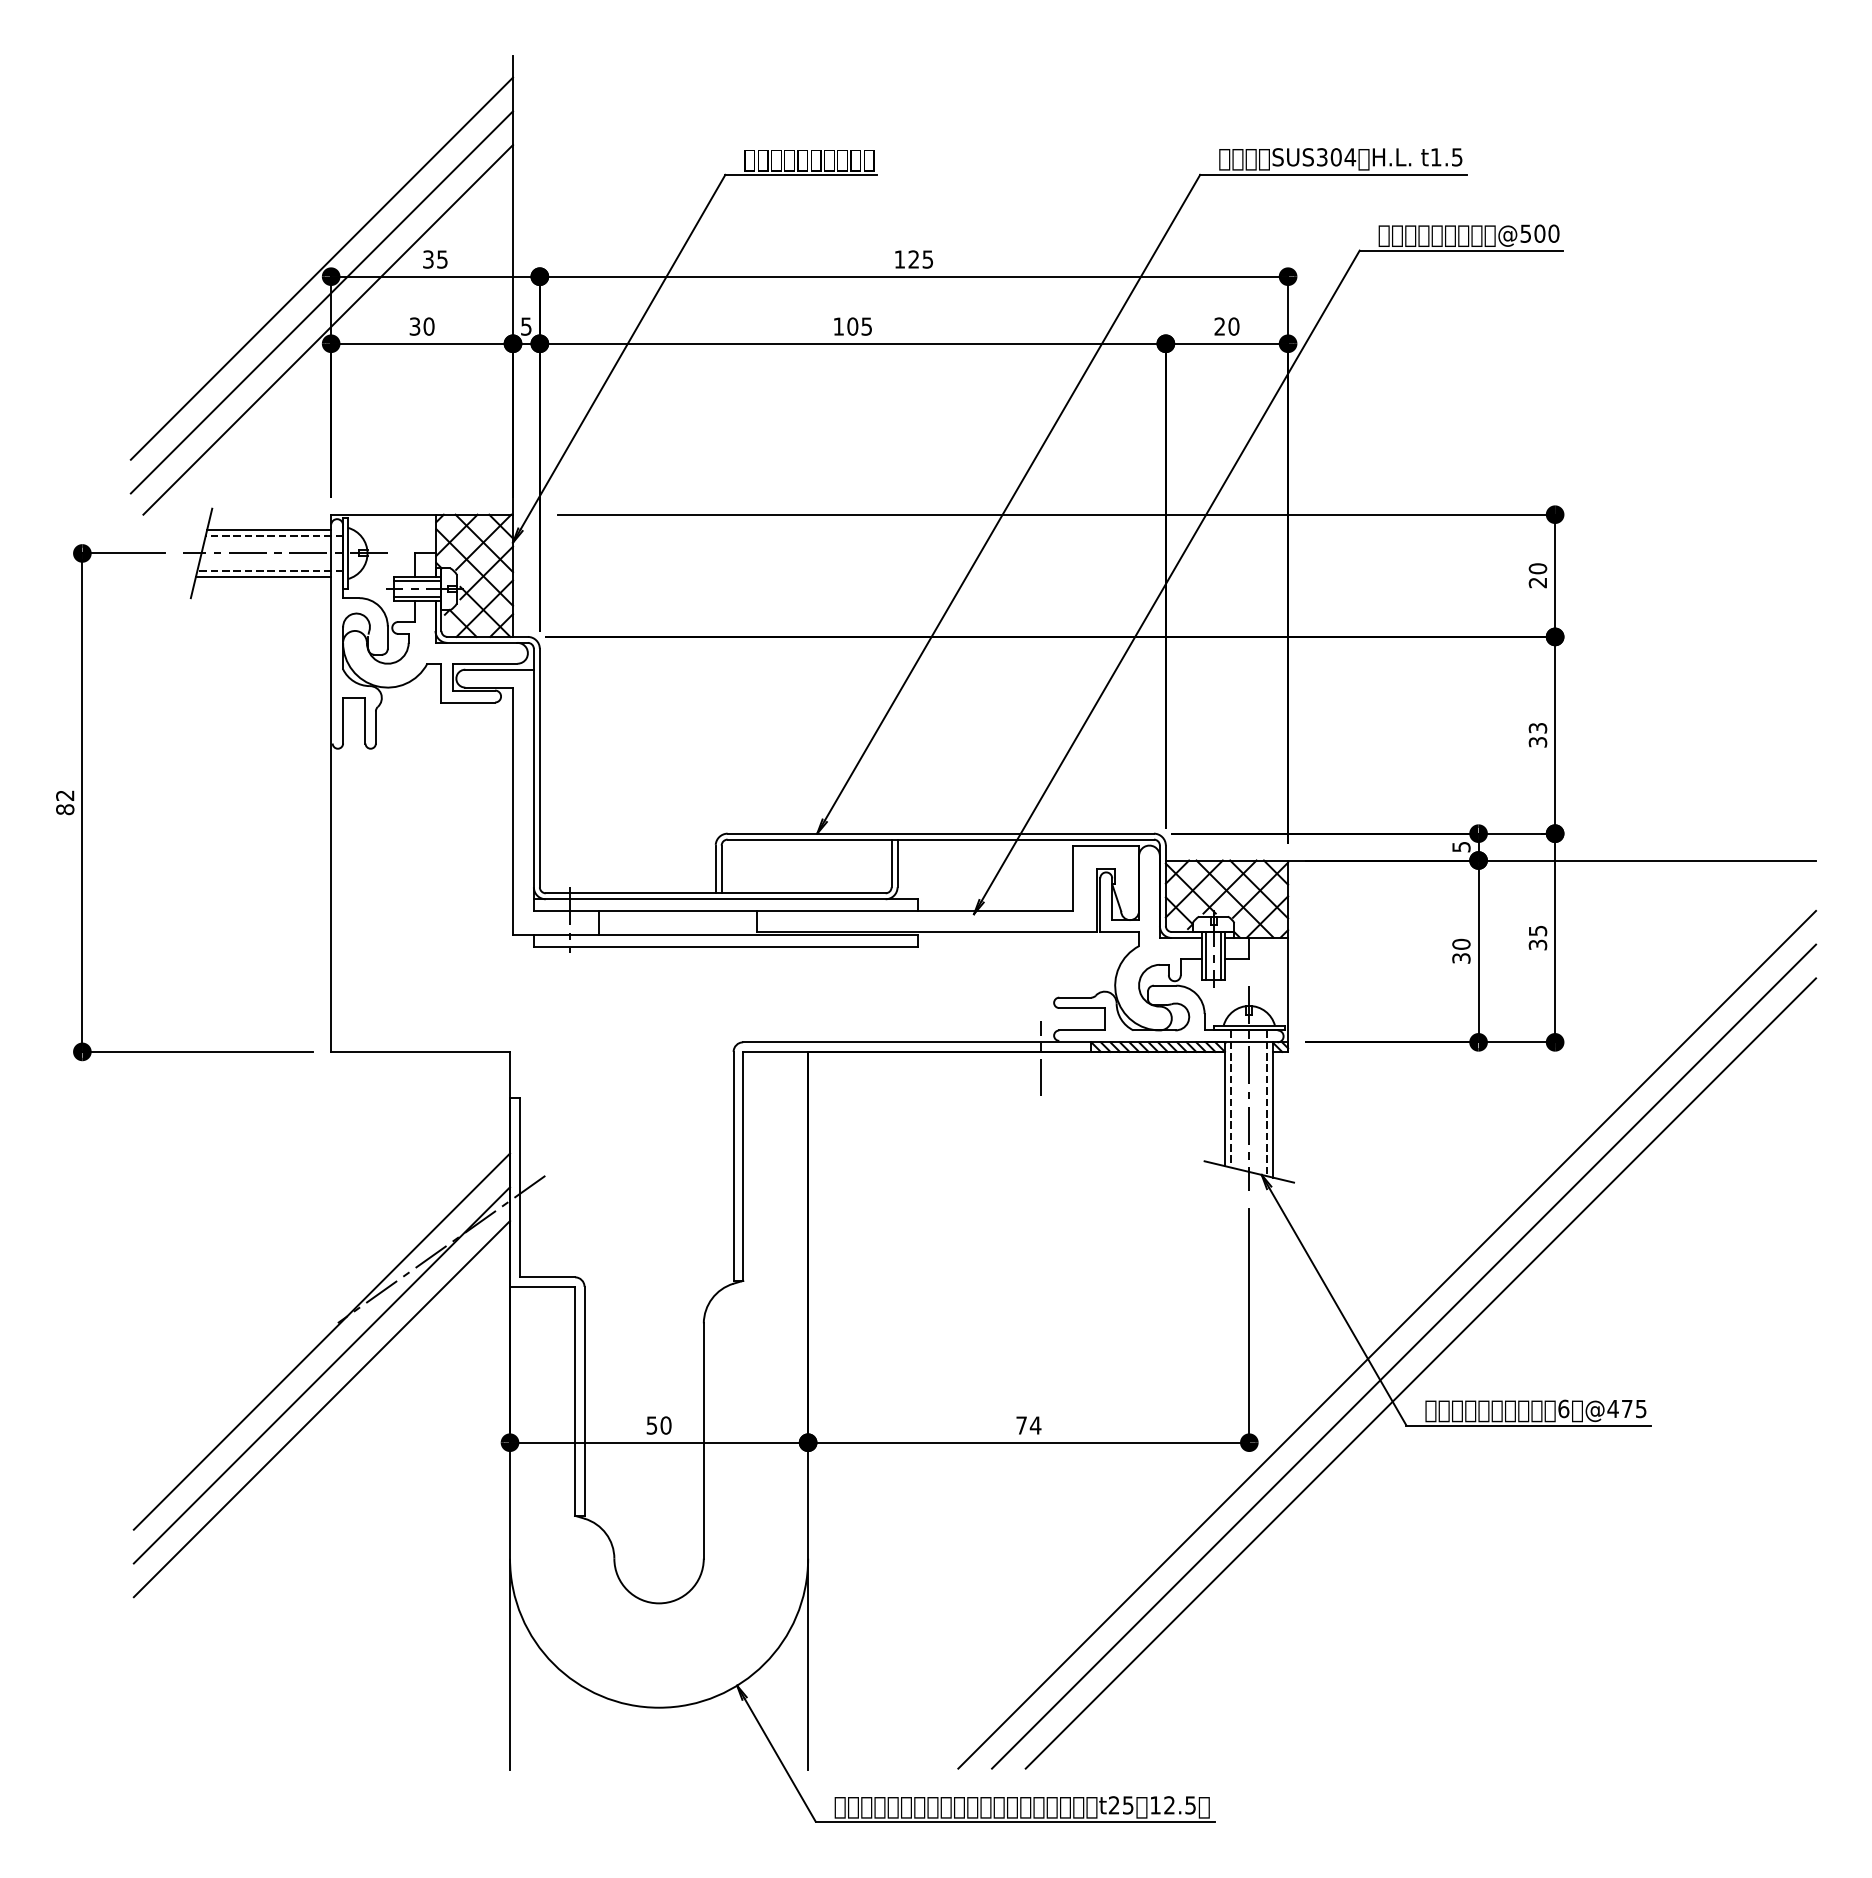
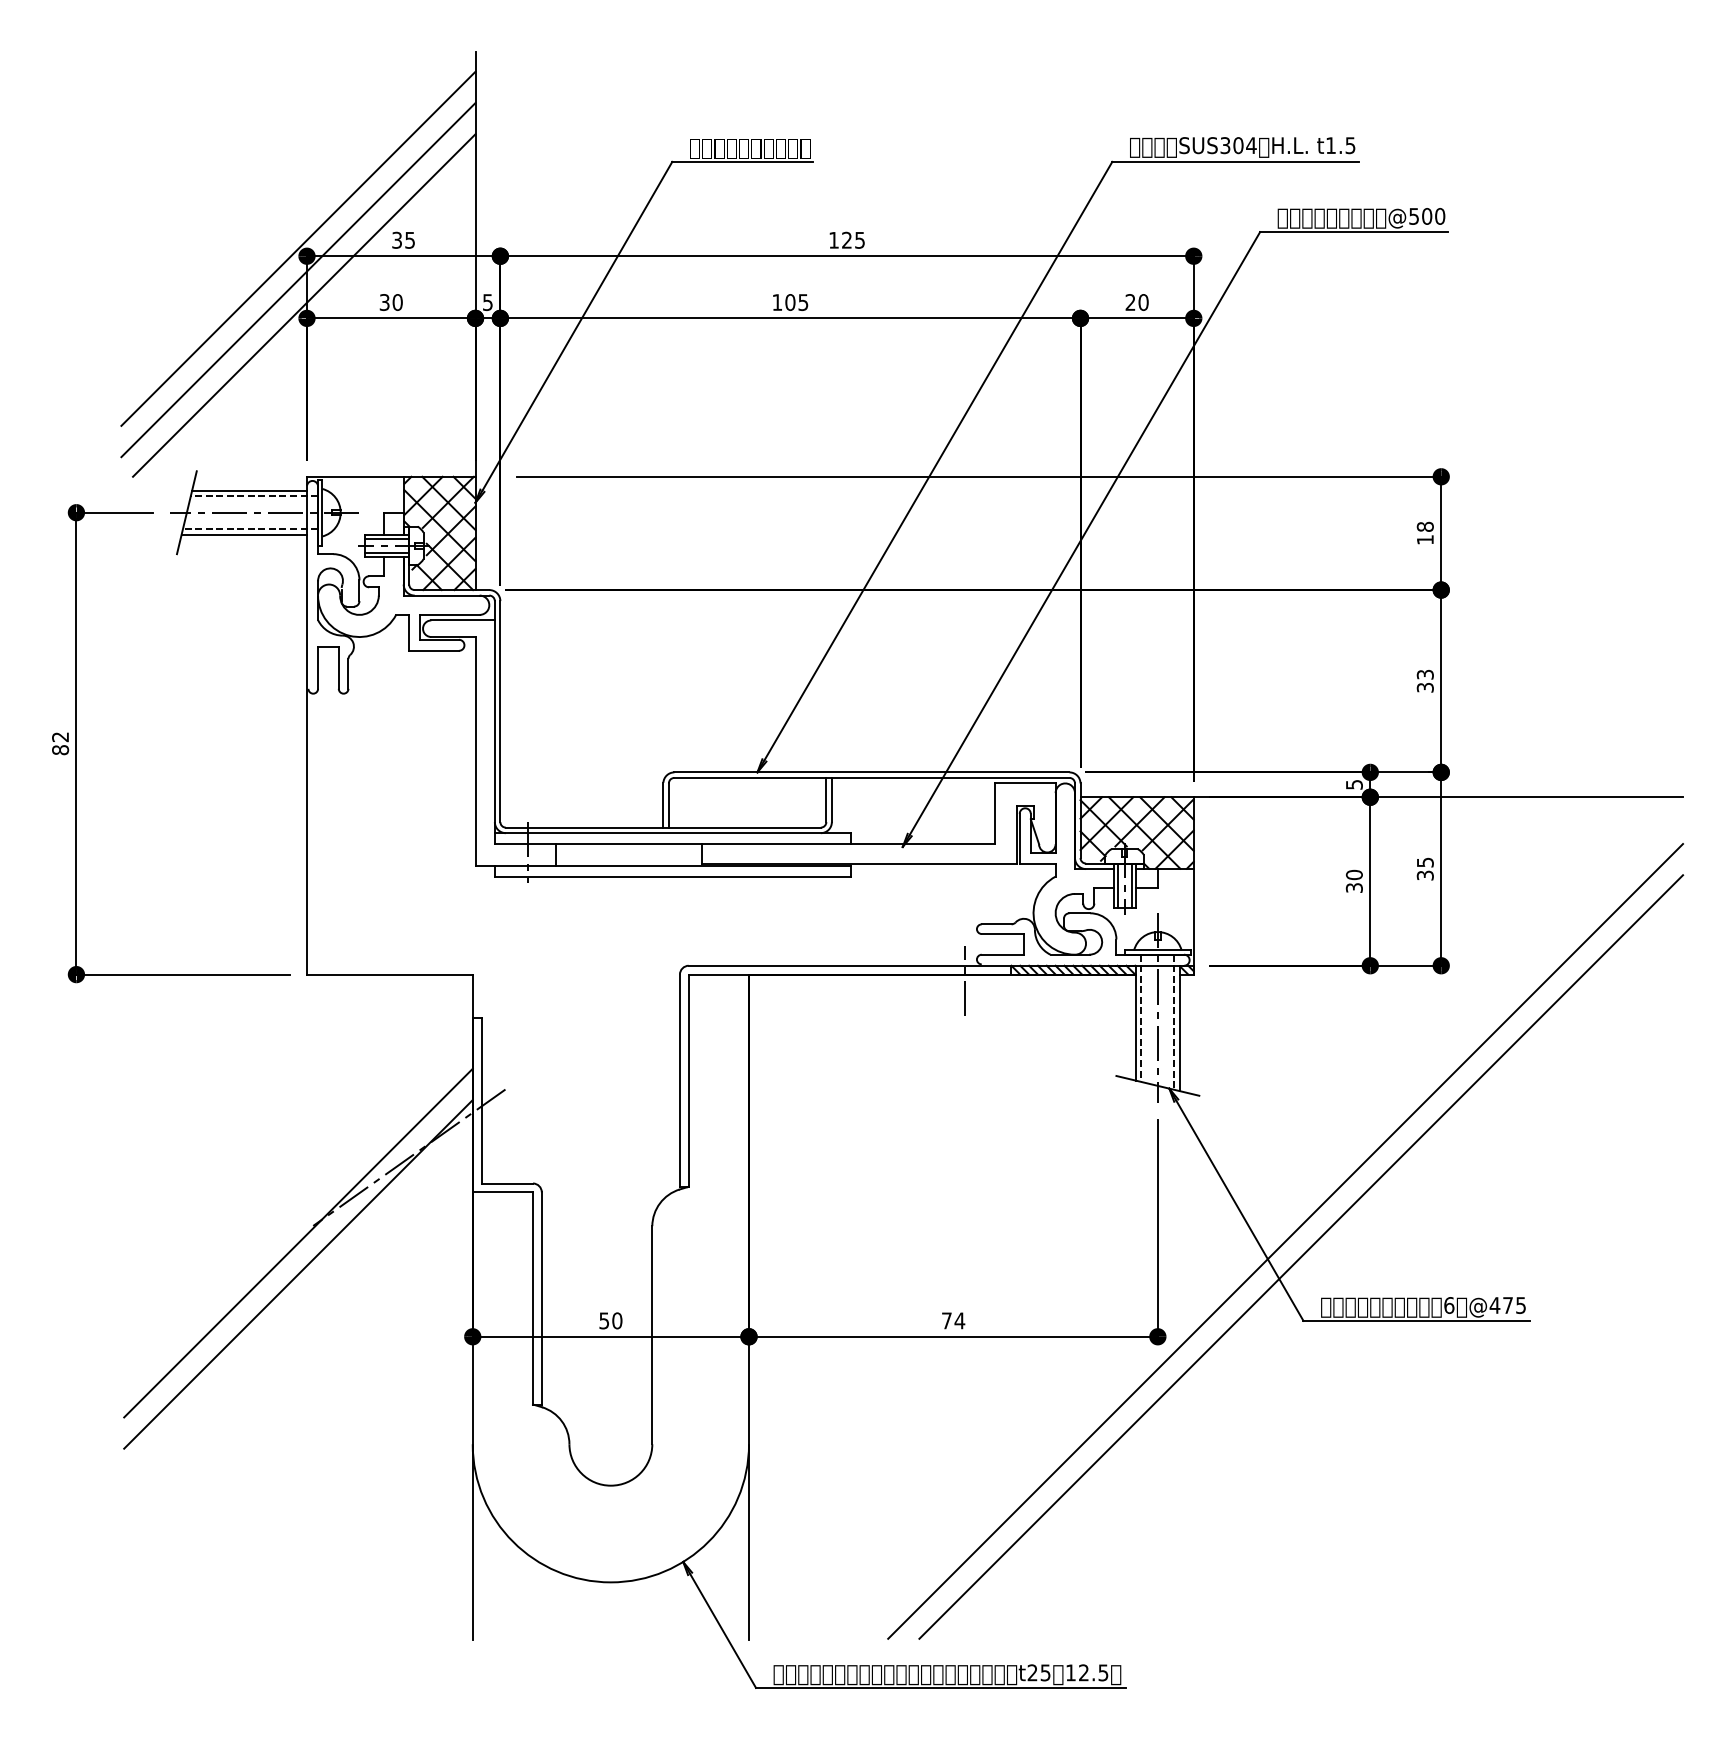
text: (1537, 575) -> (1424, 533), 20 -> 18
line: (1420, 1373) -> (1316, 1272), removed
line: (321, 1409) -> (298, 1306), removed

